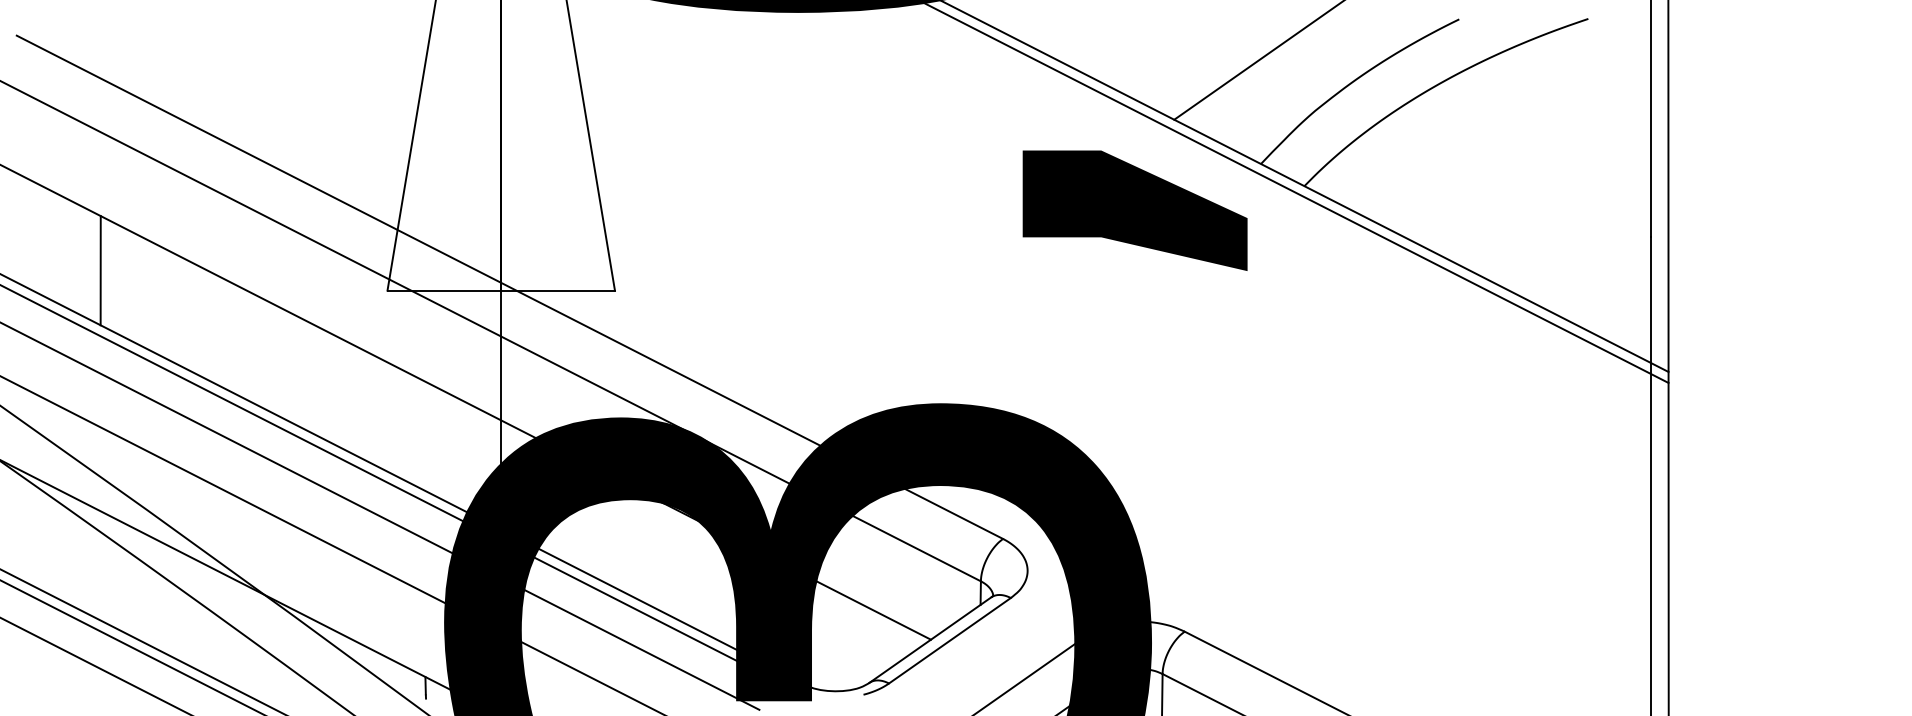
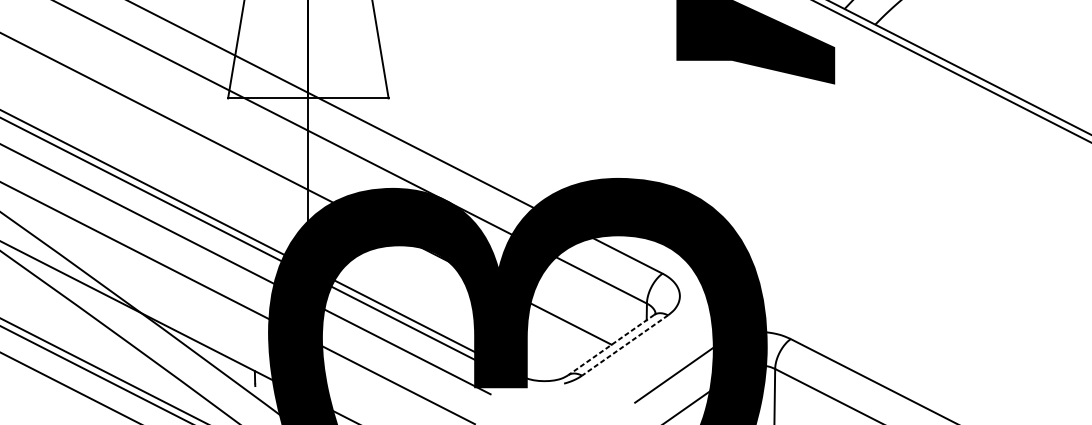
line: (100, 270) -> (25, 84), removed
line: (929, 640) -> (610, 345), solid -> dashed
line: (949, 641) -> (624, 346), solid -> dashed

